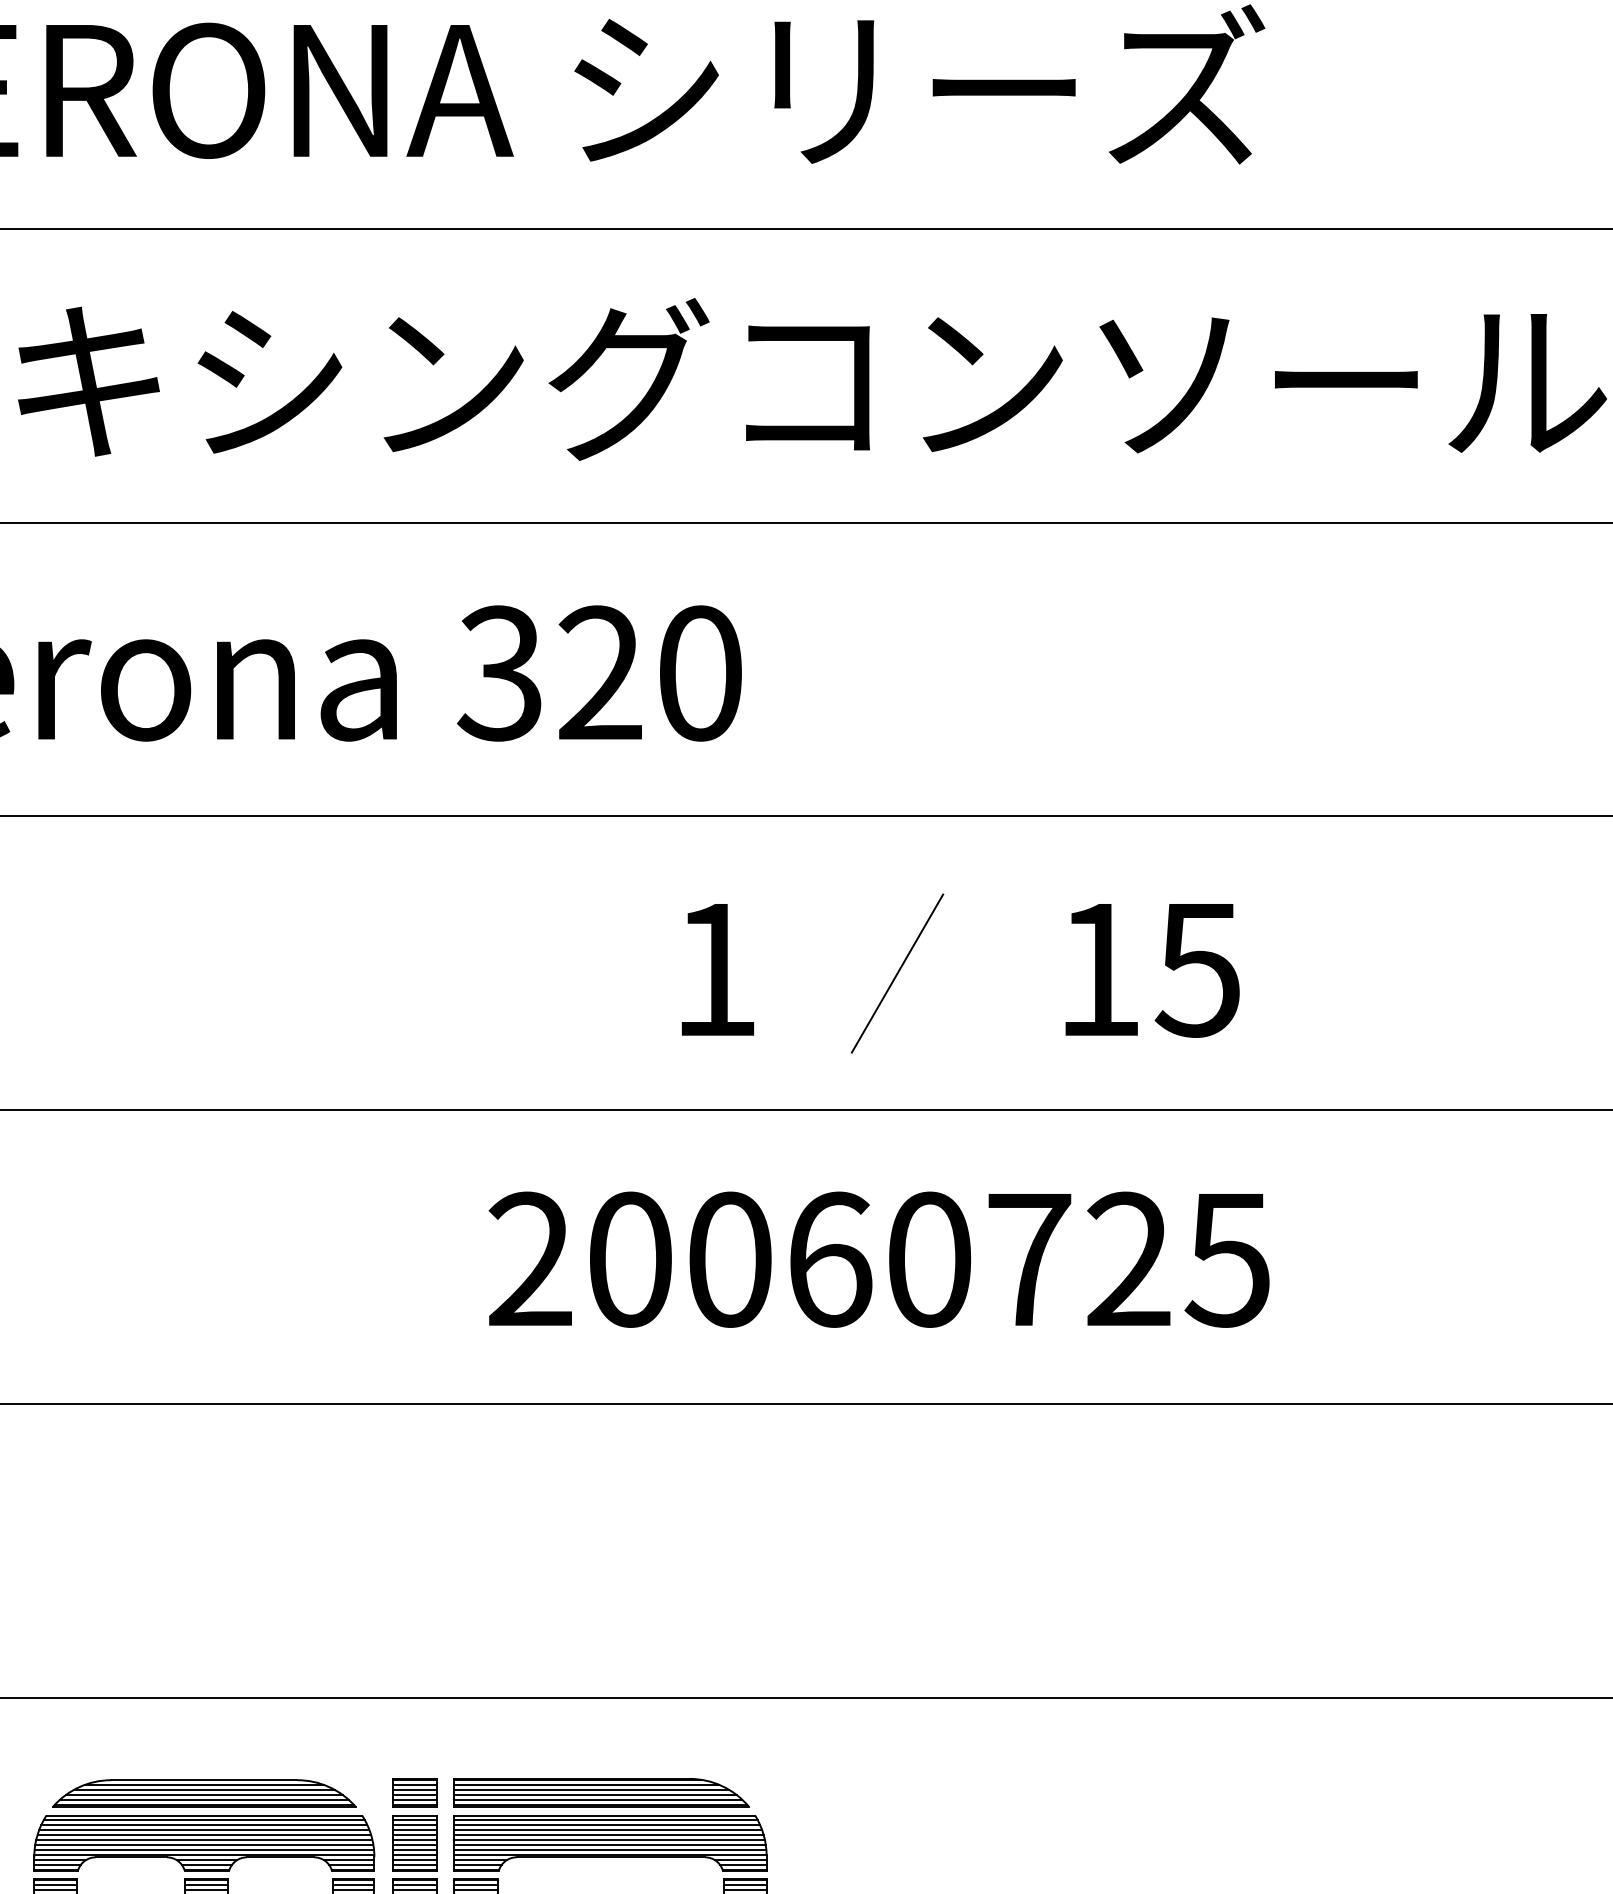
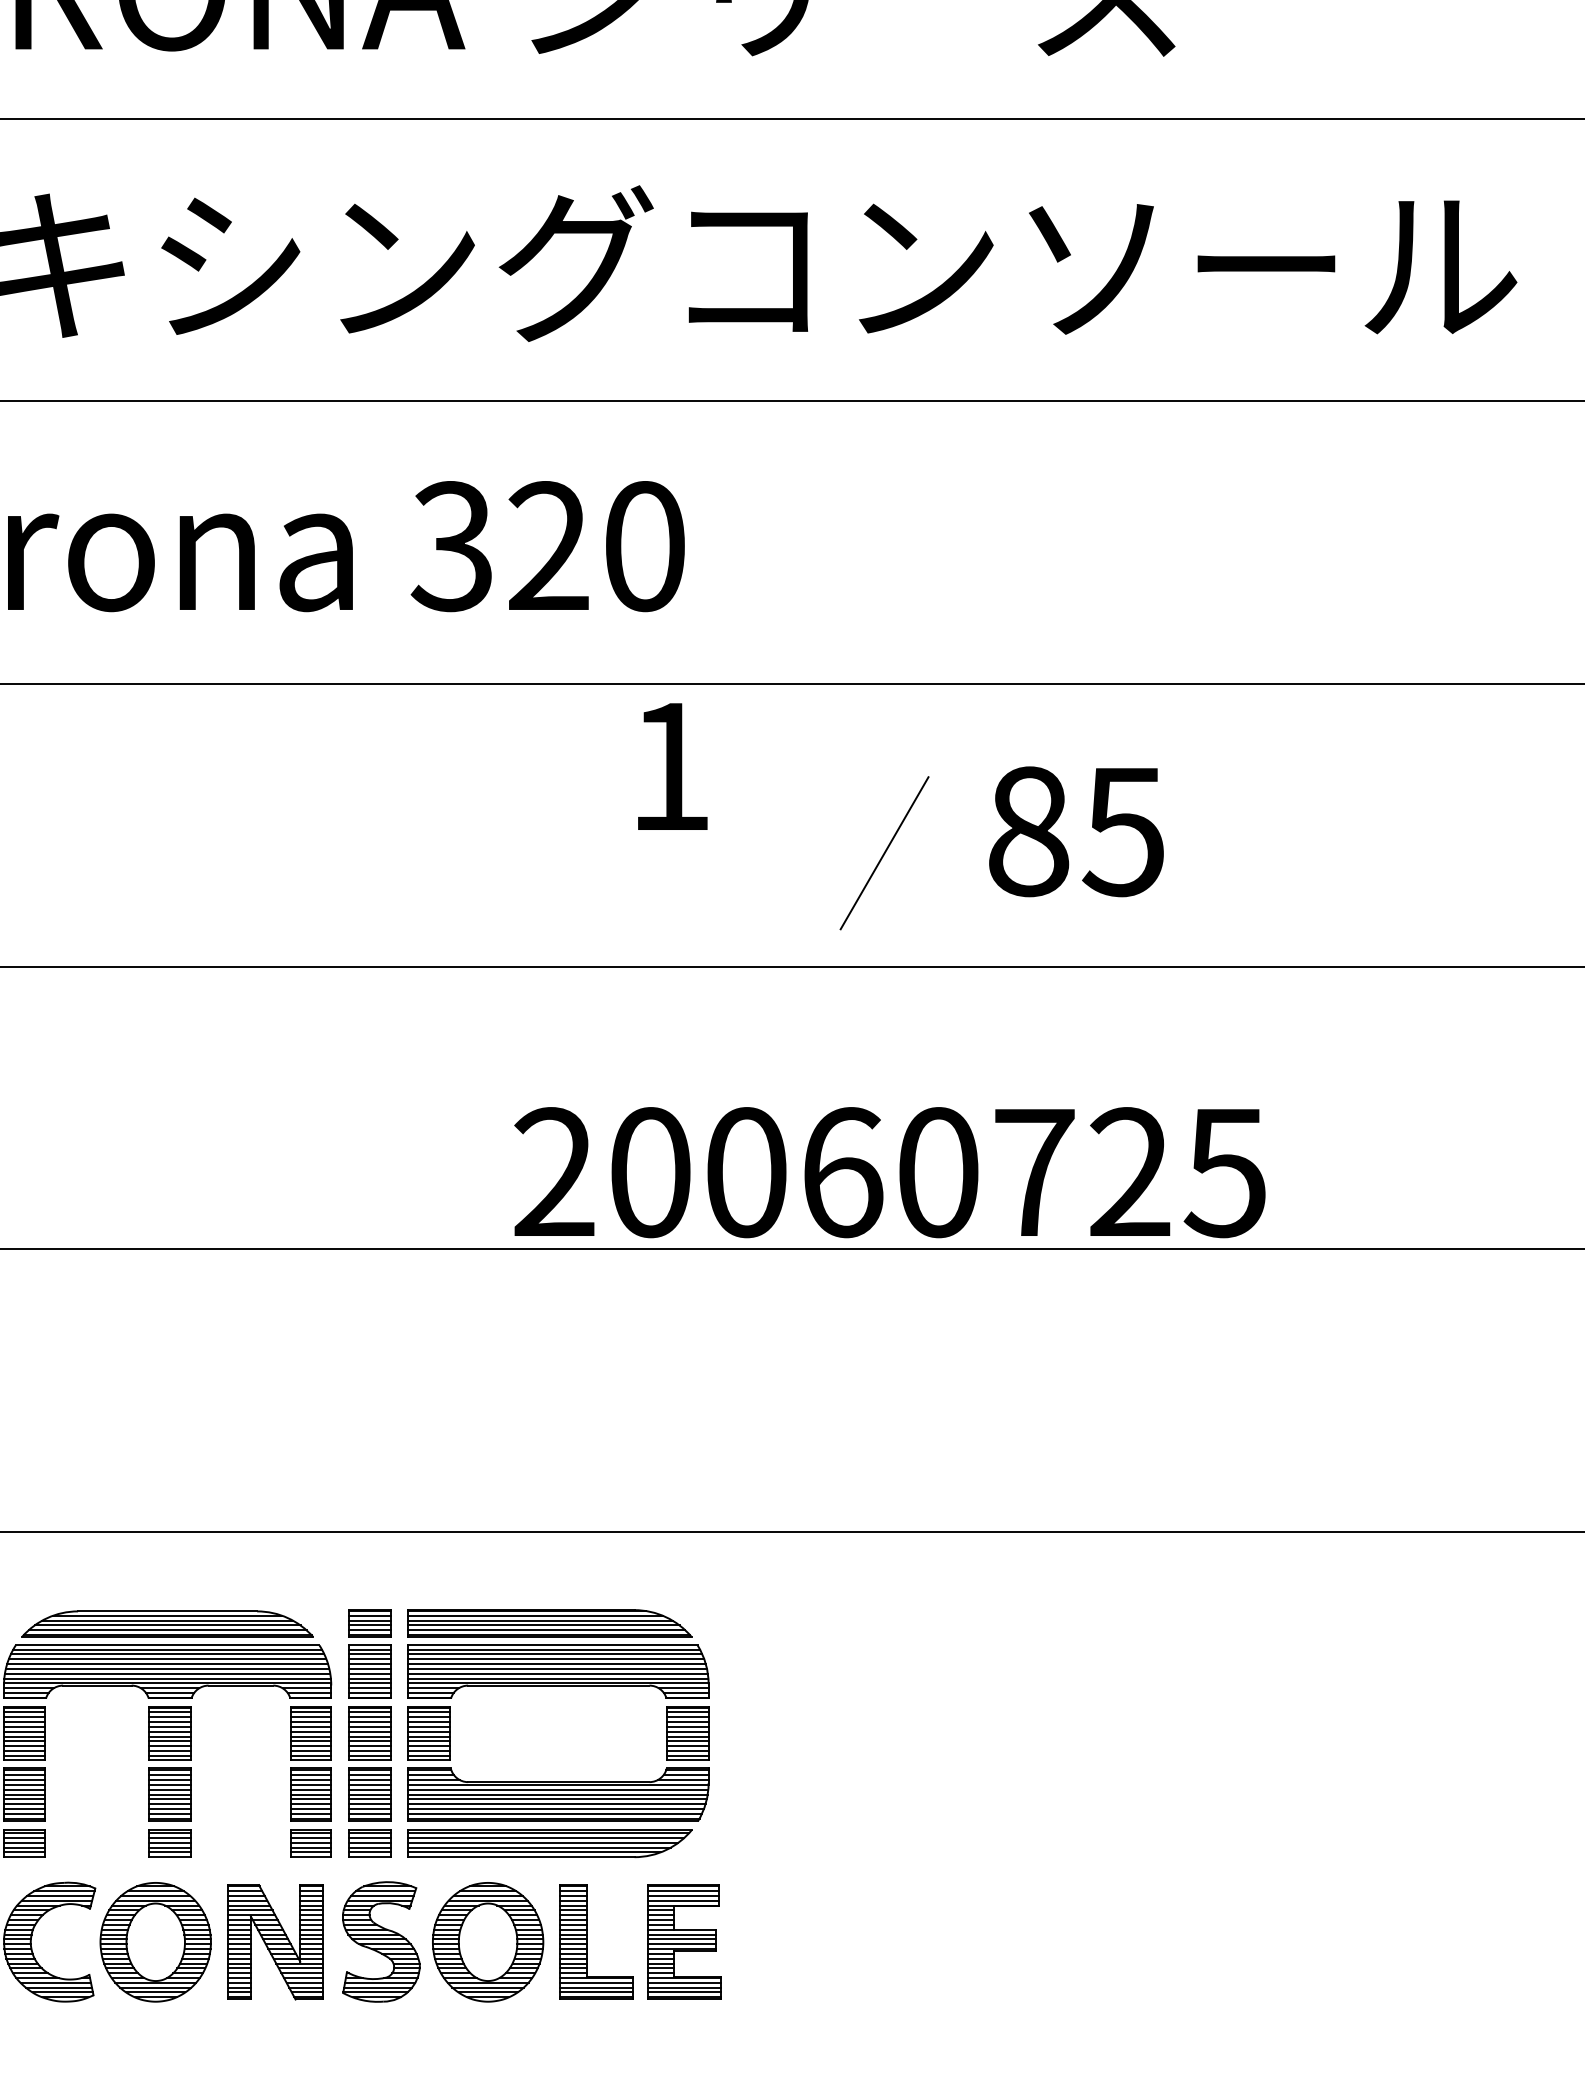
text: (717, 969) -> (672, 766), moved
text: (1100, 969) -> (1029, 831), 15 -> 85
line: (897, 973) -> (884, 853), moved
text: (878, 1259) -> (889, 1172), moved

